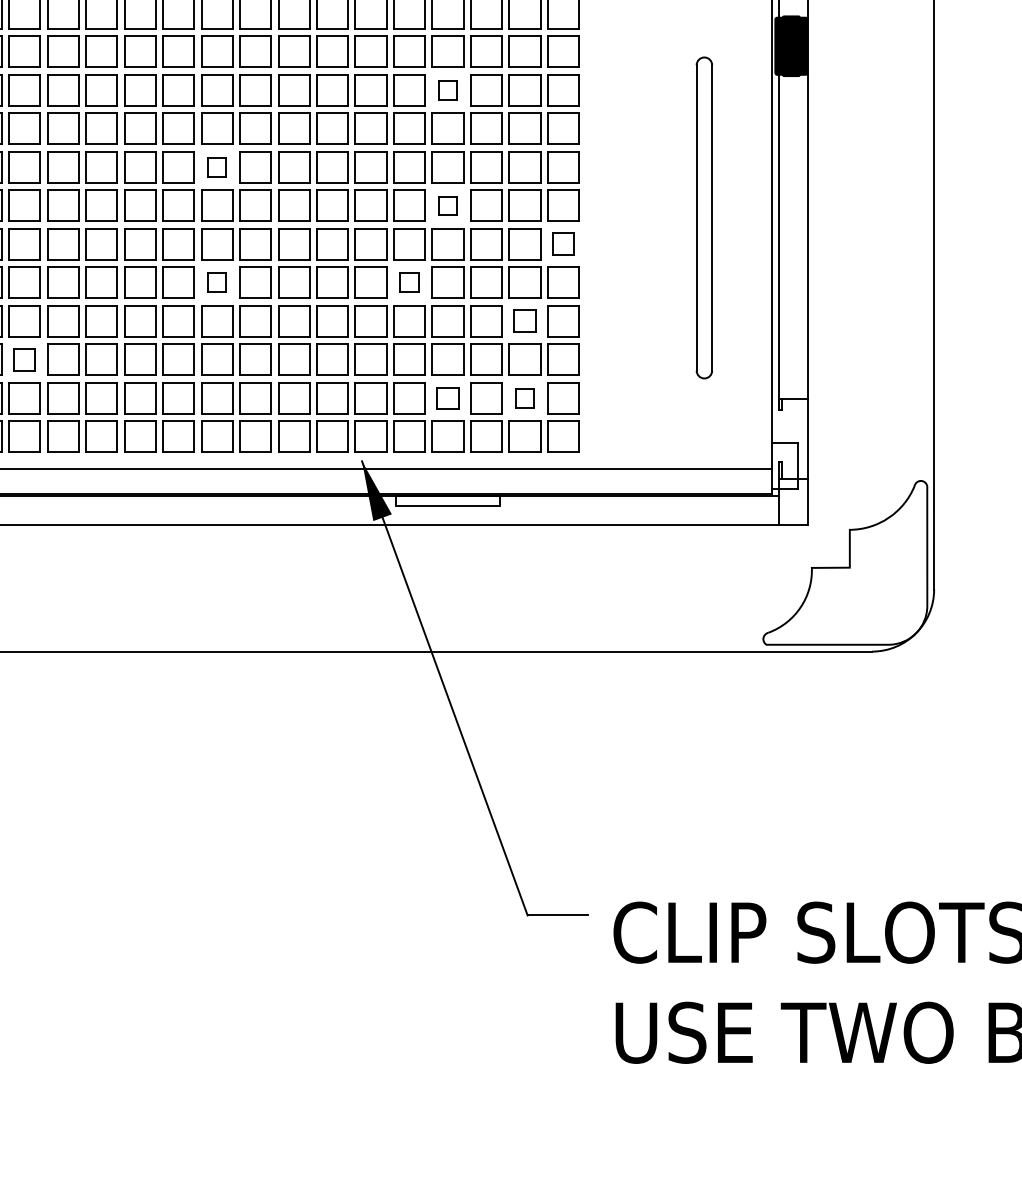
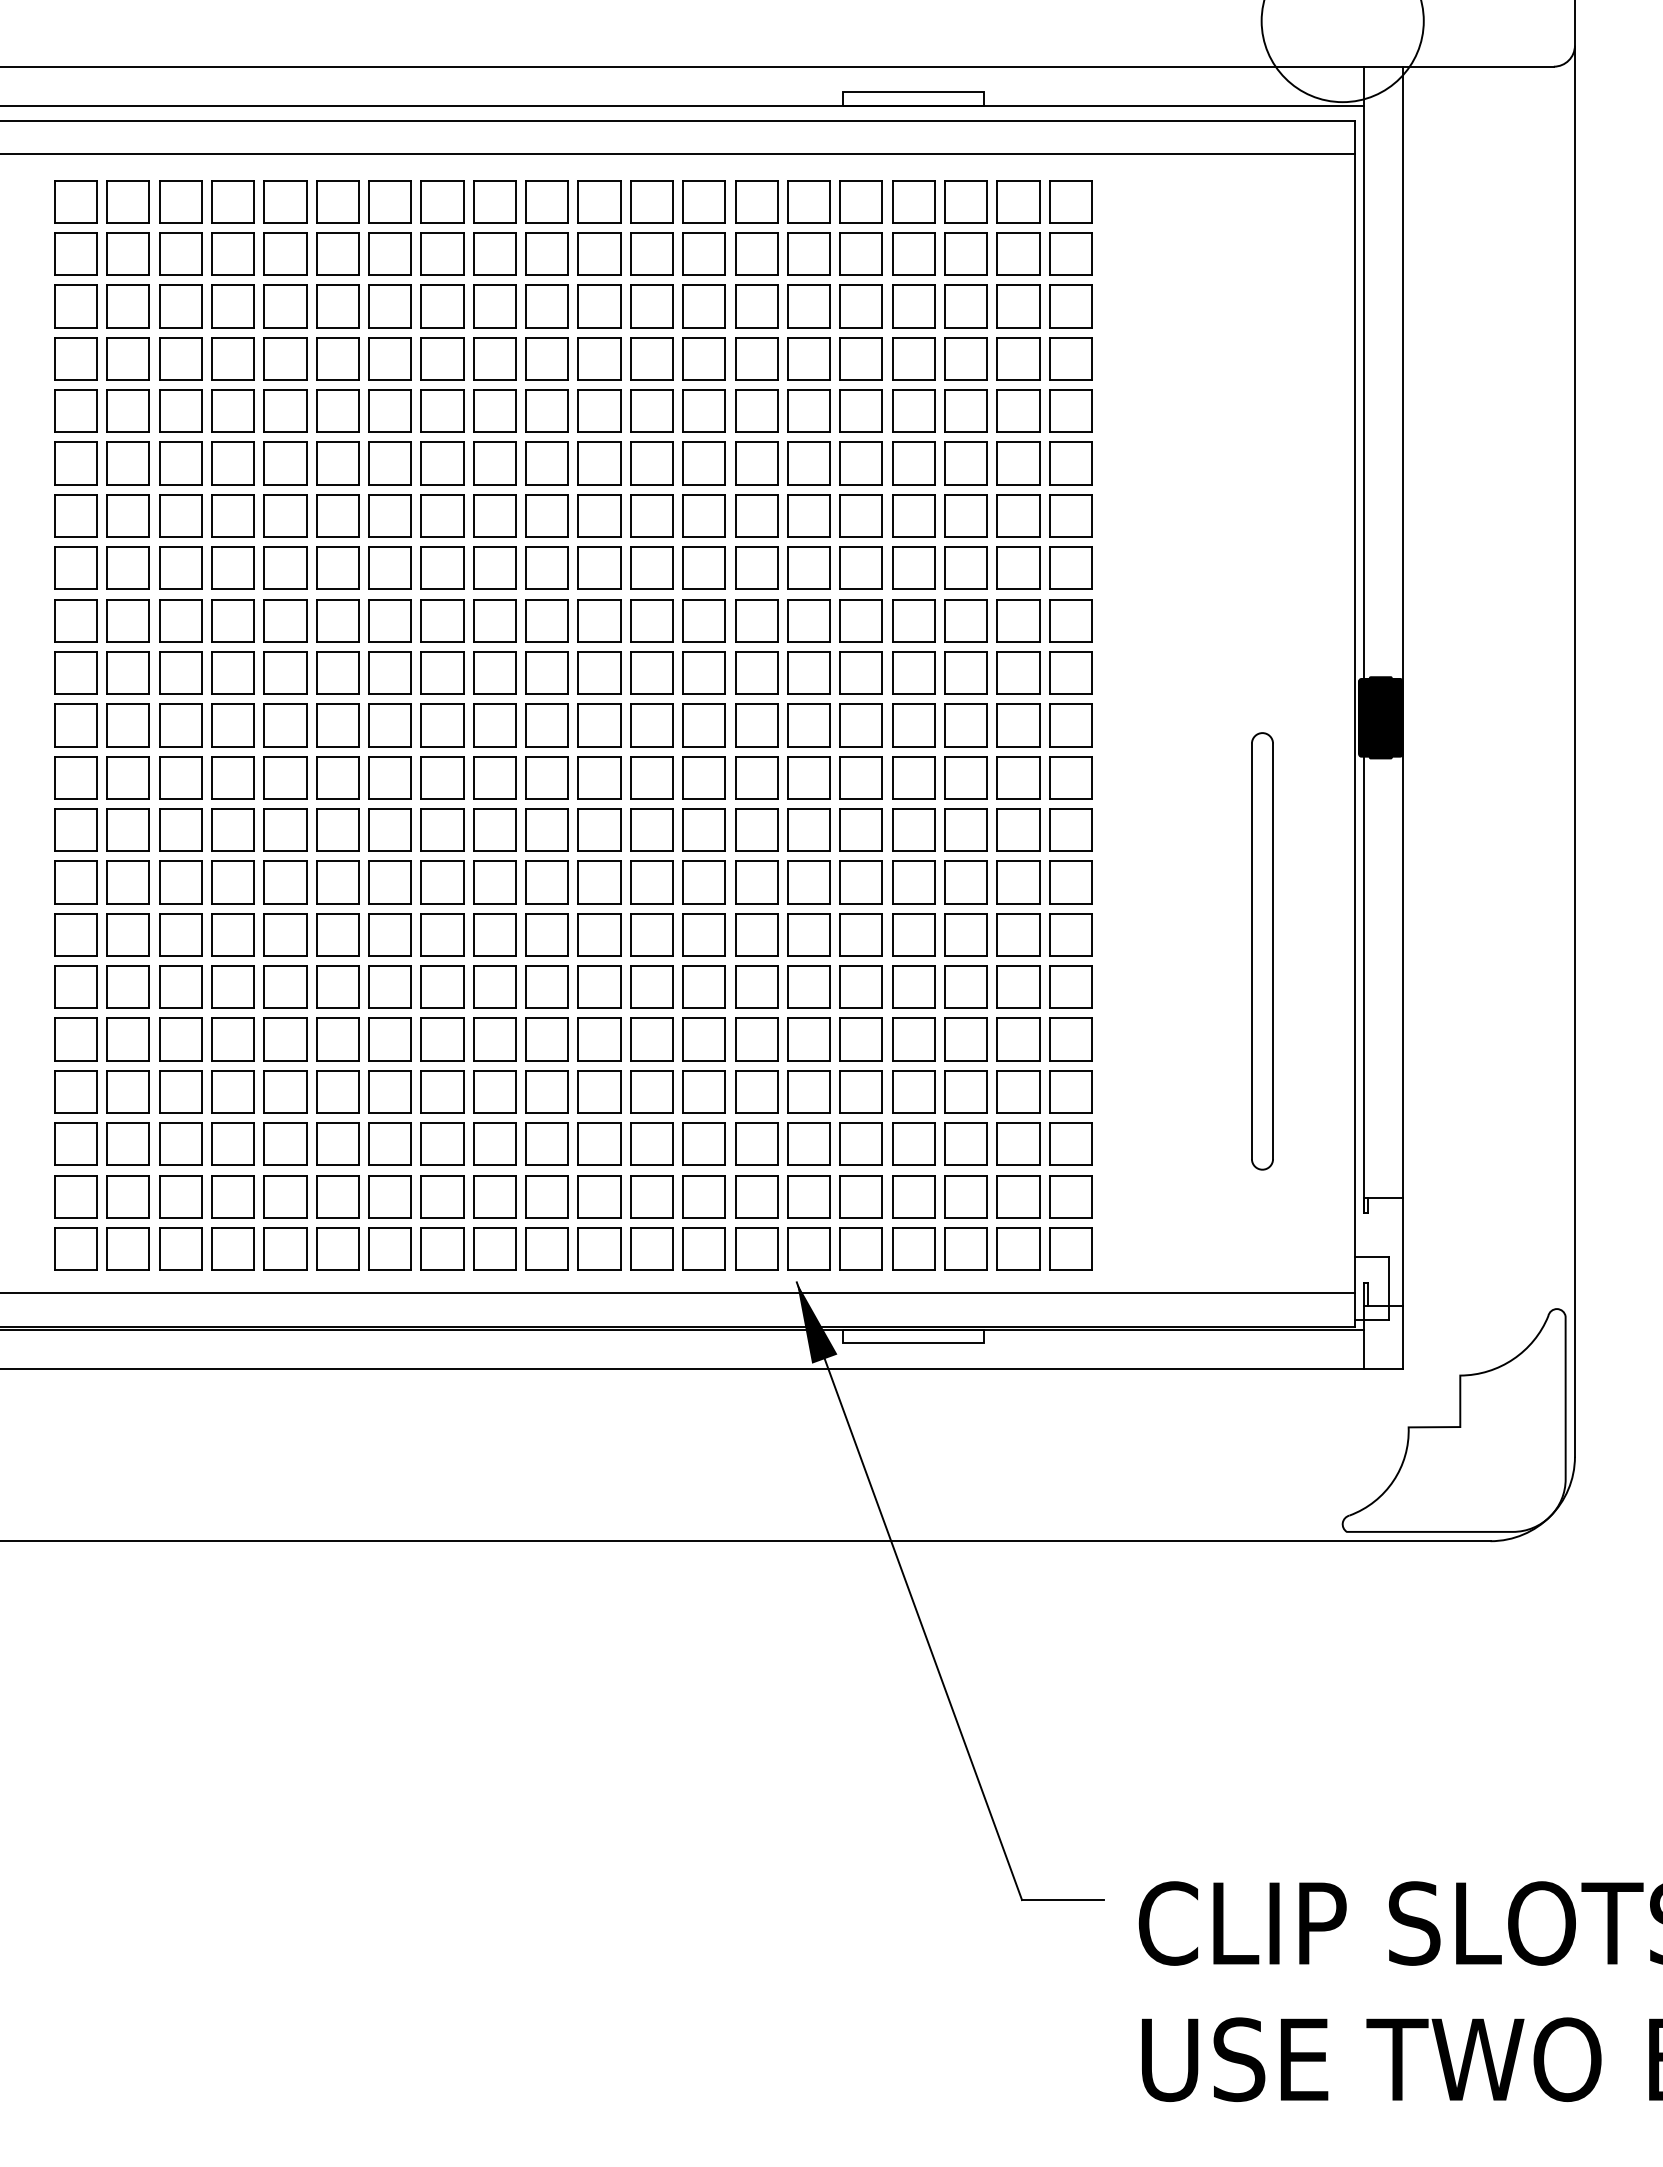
part: (447, 90) -> (913, 777), size x1.67
part: (216, 167) -> (599, 882), size x1.67
part: (447, 205) -> (913, 934), size x1.67
part: (563, 243) -> (1070, 986), size x1.43
part: (216, 282) -> (599, 1039), size x1.67
part: (408, 282) -> (860, 1039), size x1.67
part: (525, 320) -> (1018, 1091), size x1.43
part: (24, 359) -> (337, 1143), size x1.43
part: (447, 398) -> (913, 1196), size x1.43
part: (525, 398) -> (1018, 1196), size x1.67

